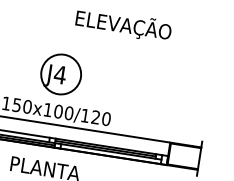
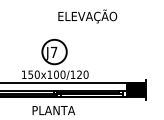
text: (59, 73) -> (53, 51), J4 -> J7
hatch: (184, 155) -> (136, 89), added

